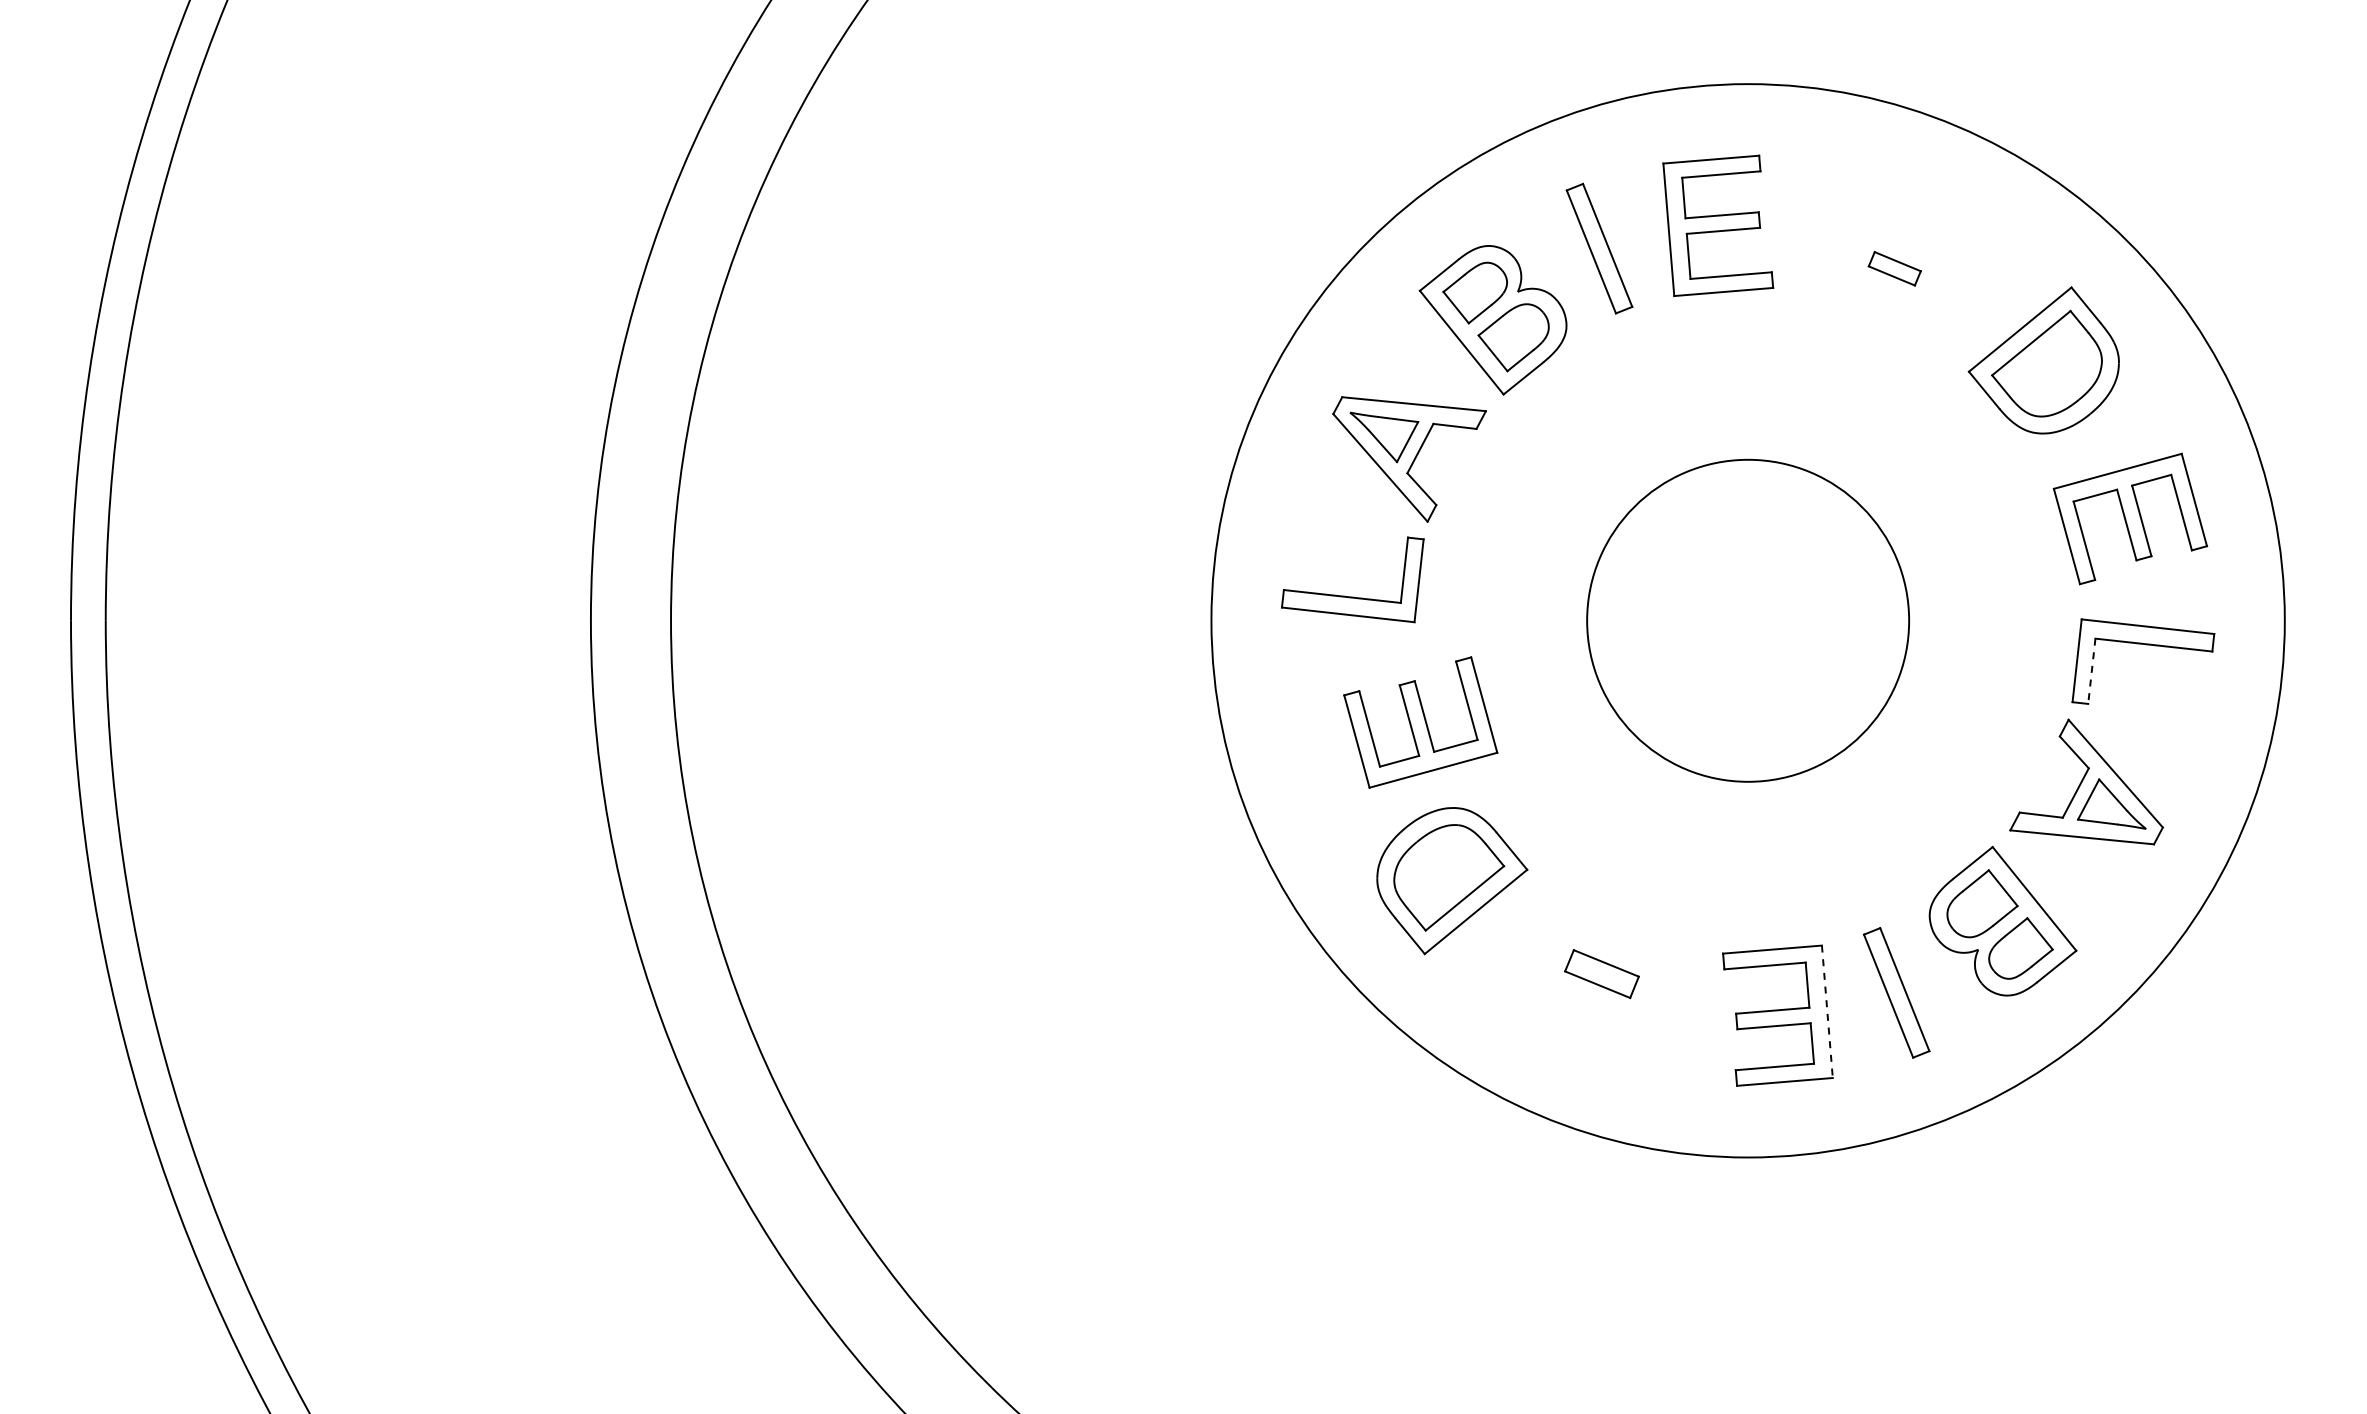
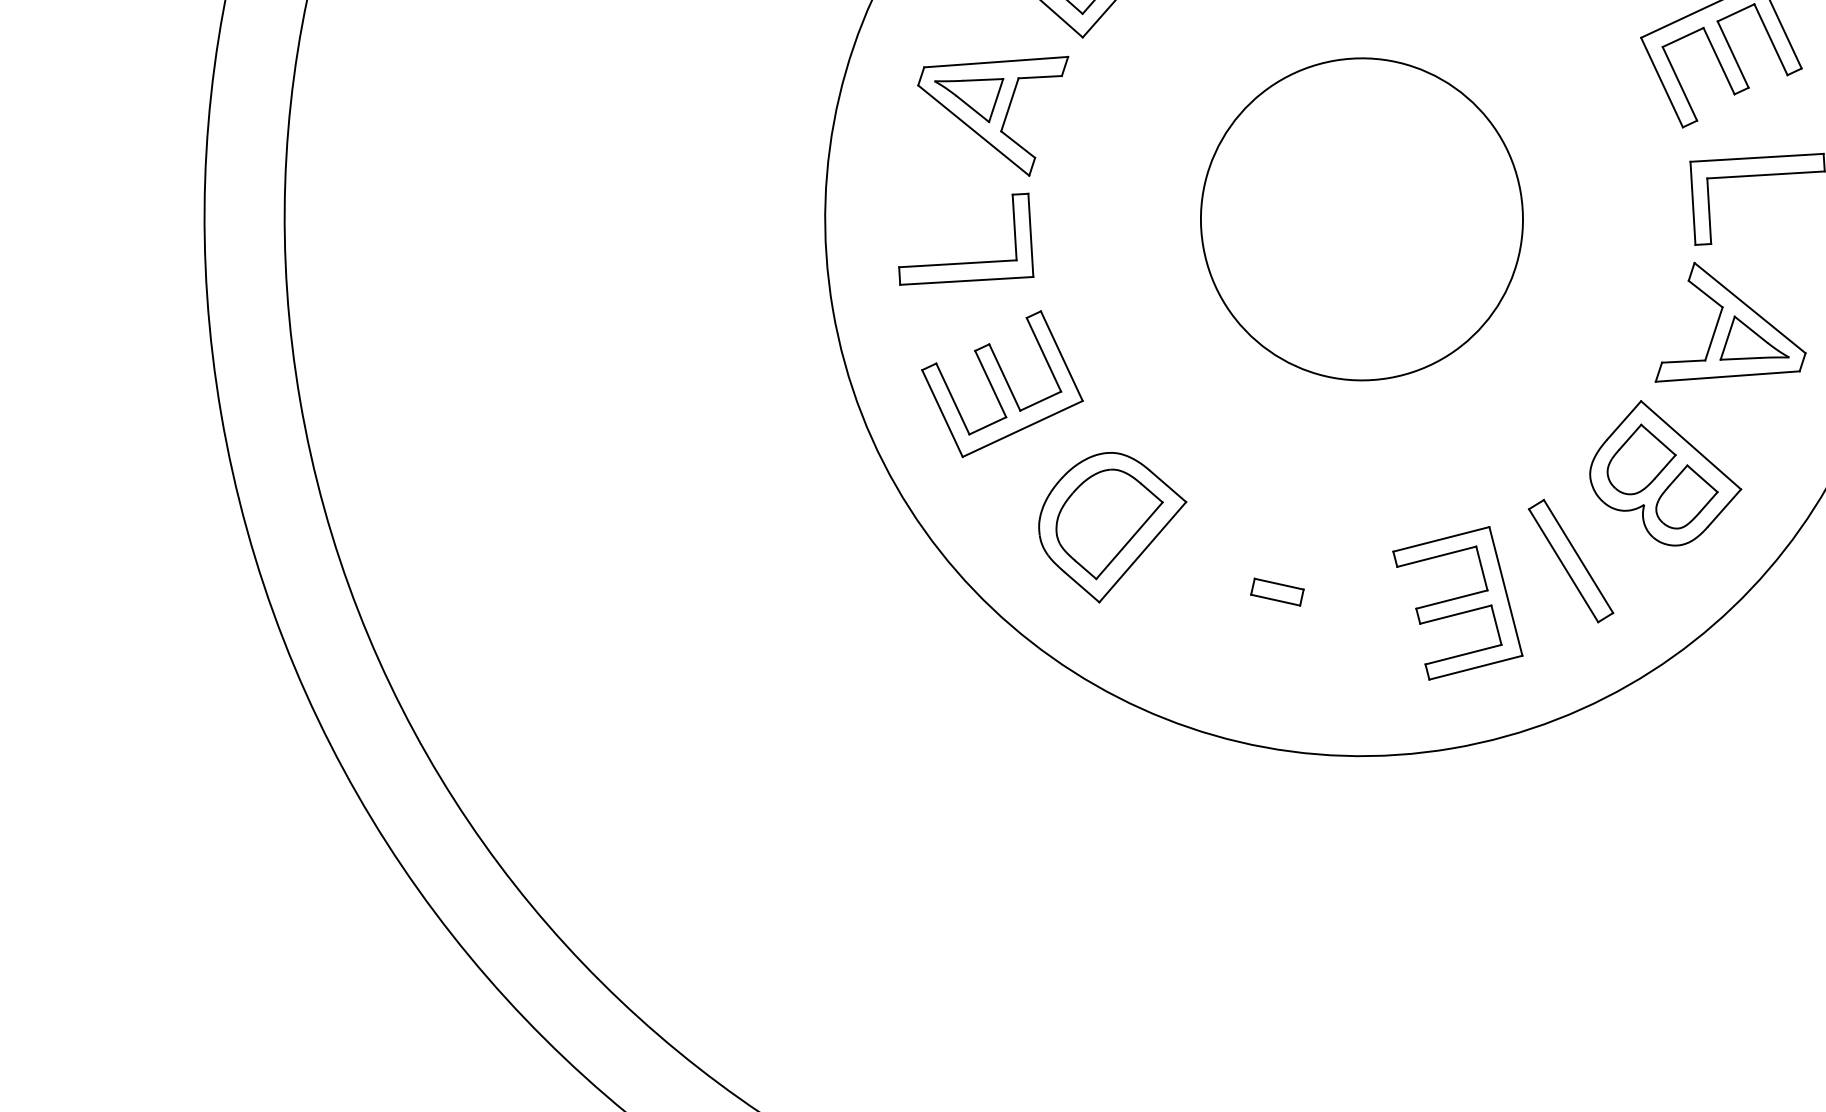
line: (2091, 671) -> (1708, 211), dashed -> solid
part: (1420, 722) -> (1001, 384), moved
part: (1601, 973) -> (1276, 591), size x0.71
line: (1827, 1012) -> (1506, 592), dashed -> solid

